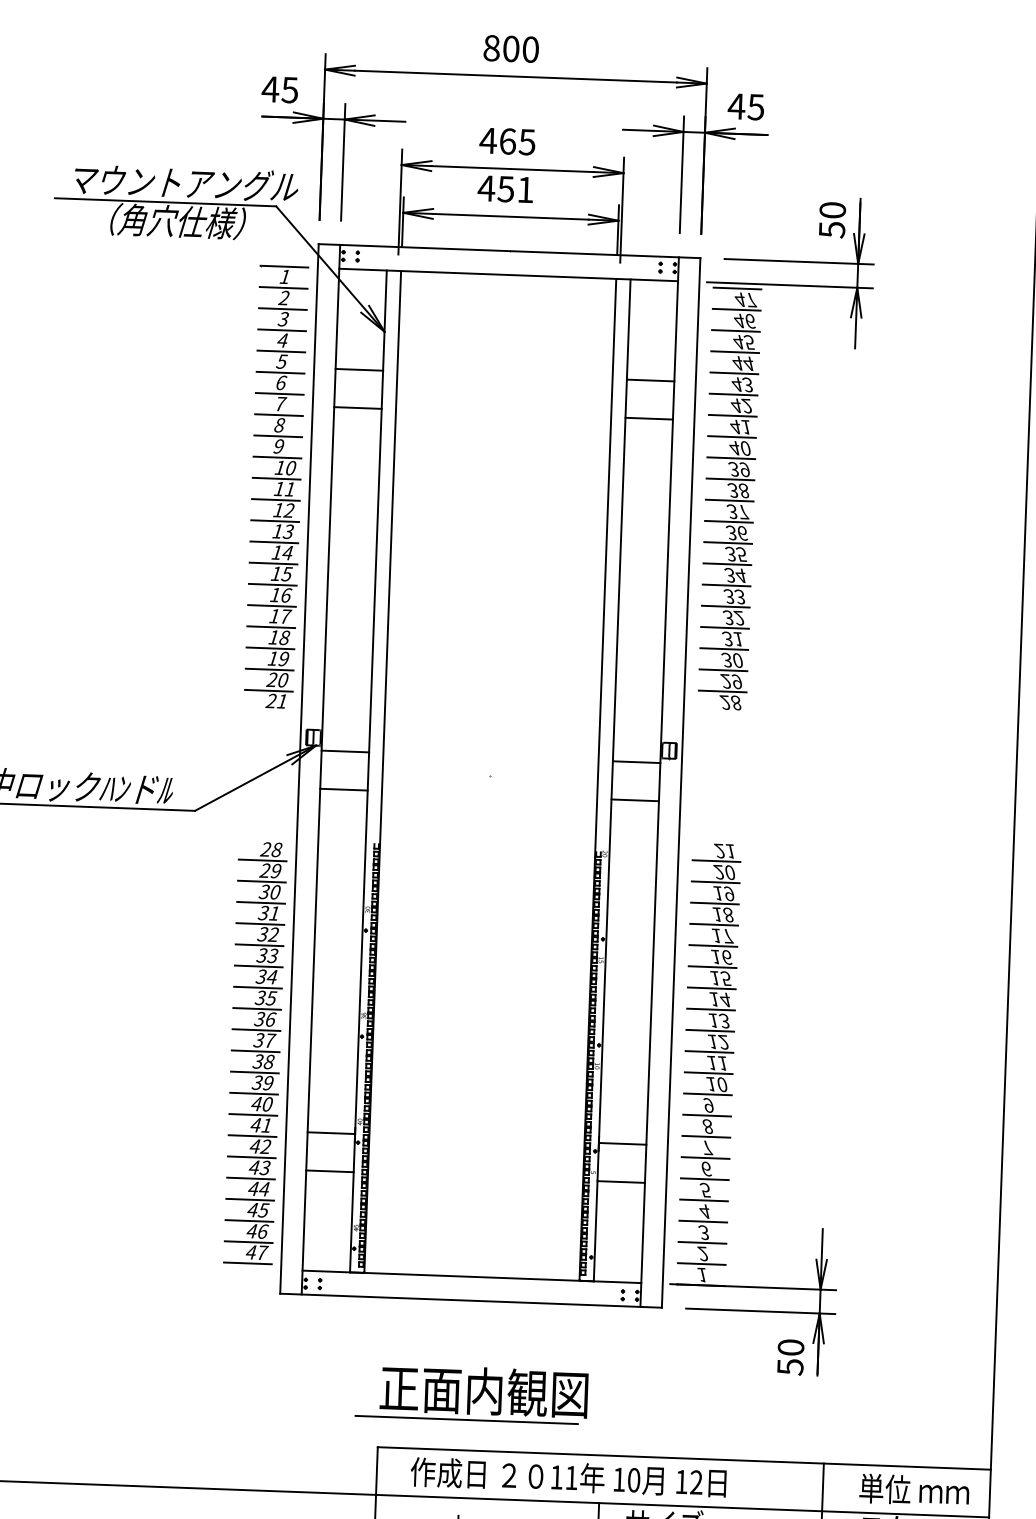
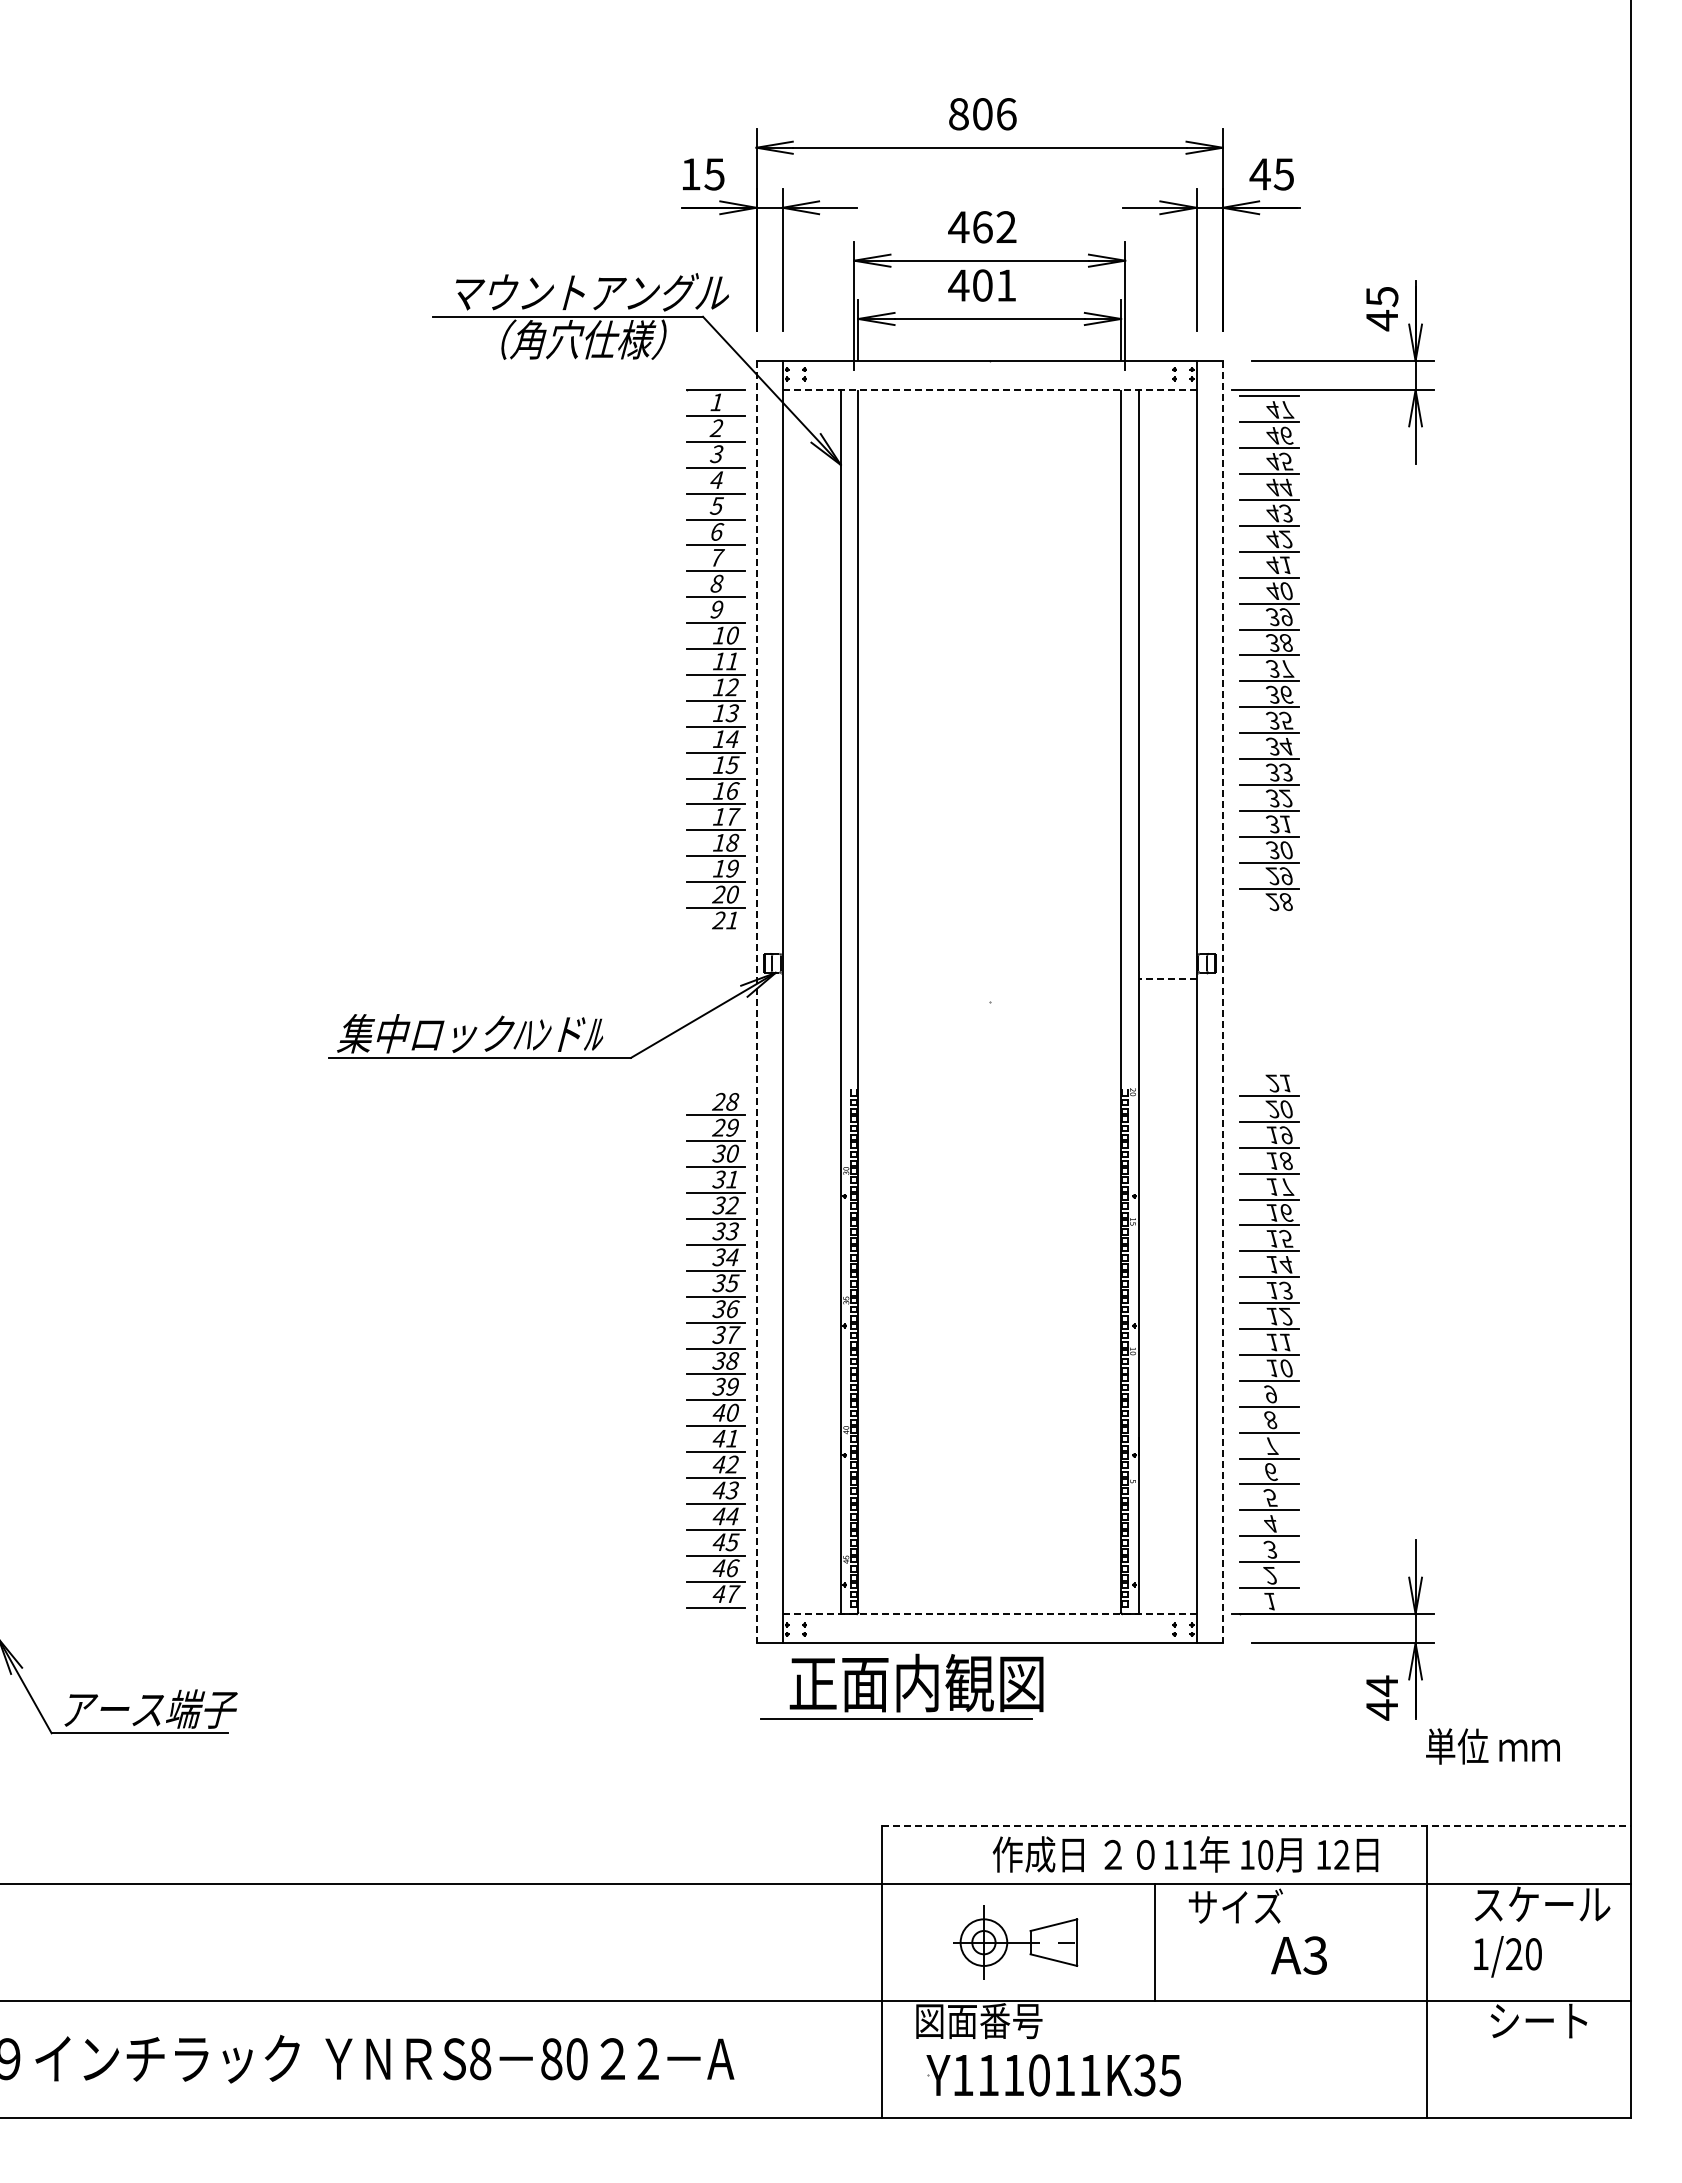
text: (530, 49) -> (1006, 114), 800 -> 806
text: (270, 89) -> (690, 174), 45 -> 15
text: (527, 142) -> (1006, 227), 465 -> 462
text: (505, 189) -> (982, 285), 451 -> 401
text: (832, 219) -> (1382, 308), 50 -> 45
line: (508, 275) -> (989, 390), solid -> dashed
line: (359, 369) -> (811, 512), removed
line: (650, 380) -> (1167, 512), removed
line: (357, 408) -> (811, 559), removed
line: (649, 418) -> (1167, 559), removed
line: (345, 751) -> (811, 978), removed
line: (636, 761) -> (1167, 978), solid -> dashed
line: (299, 769) -> (756, 1002), solid -> dashed
line: (680, 783) -> (1222, 1002), solid -> dashed
line: (343, 789) -> (811, 1025), removed
line: (635, 800) -> (1167, 1025), removed
line: (331, 1133) -> (811, 1445), removed
line: (622, 1144) -> (1167, 1445), removed
line: (329, 1171) -> (811, 1491), removed
line: (621, 1181) -> (1167, 1491), removed
line: (471, 1277) -> (989, 1614), solid -> dashed
text: (790, 1356) -> (1382, 1697), 50 -> 44
part: (471, 1393) -> (901, 1686), moved
line: (684, 1458) -> (1257, 1826), solid -> dashed
text: (568, 1477) -> (1185, 1854), moved
text: (913, 1490) -> (1492, 1746), moved

